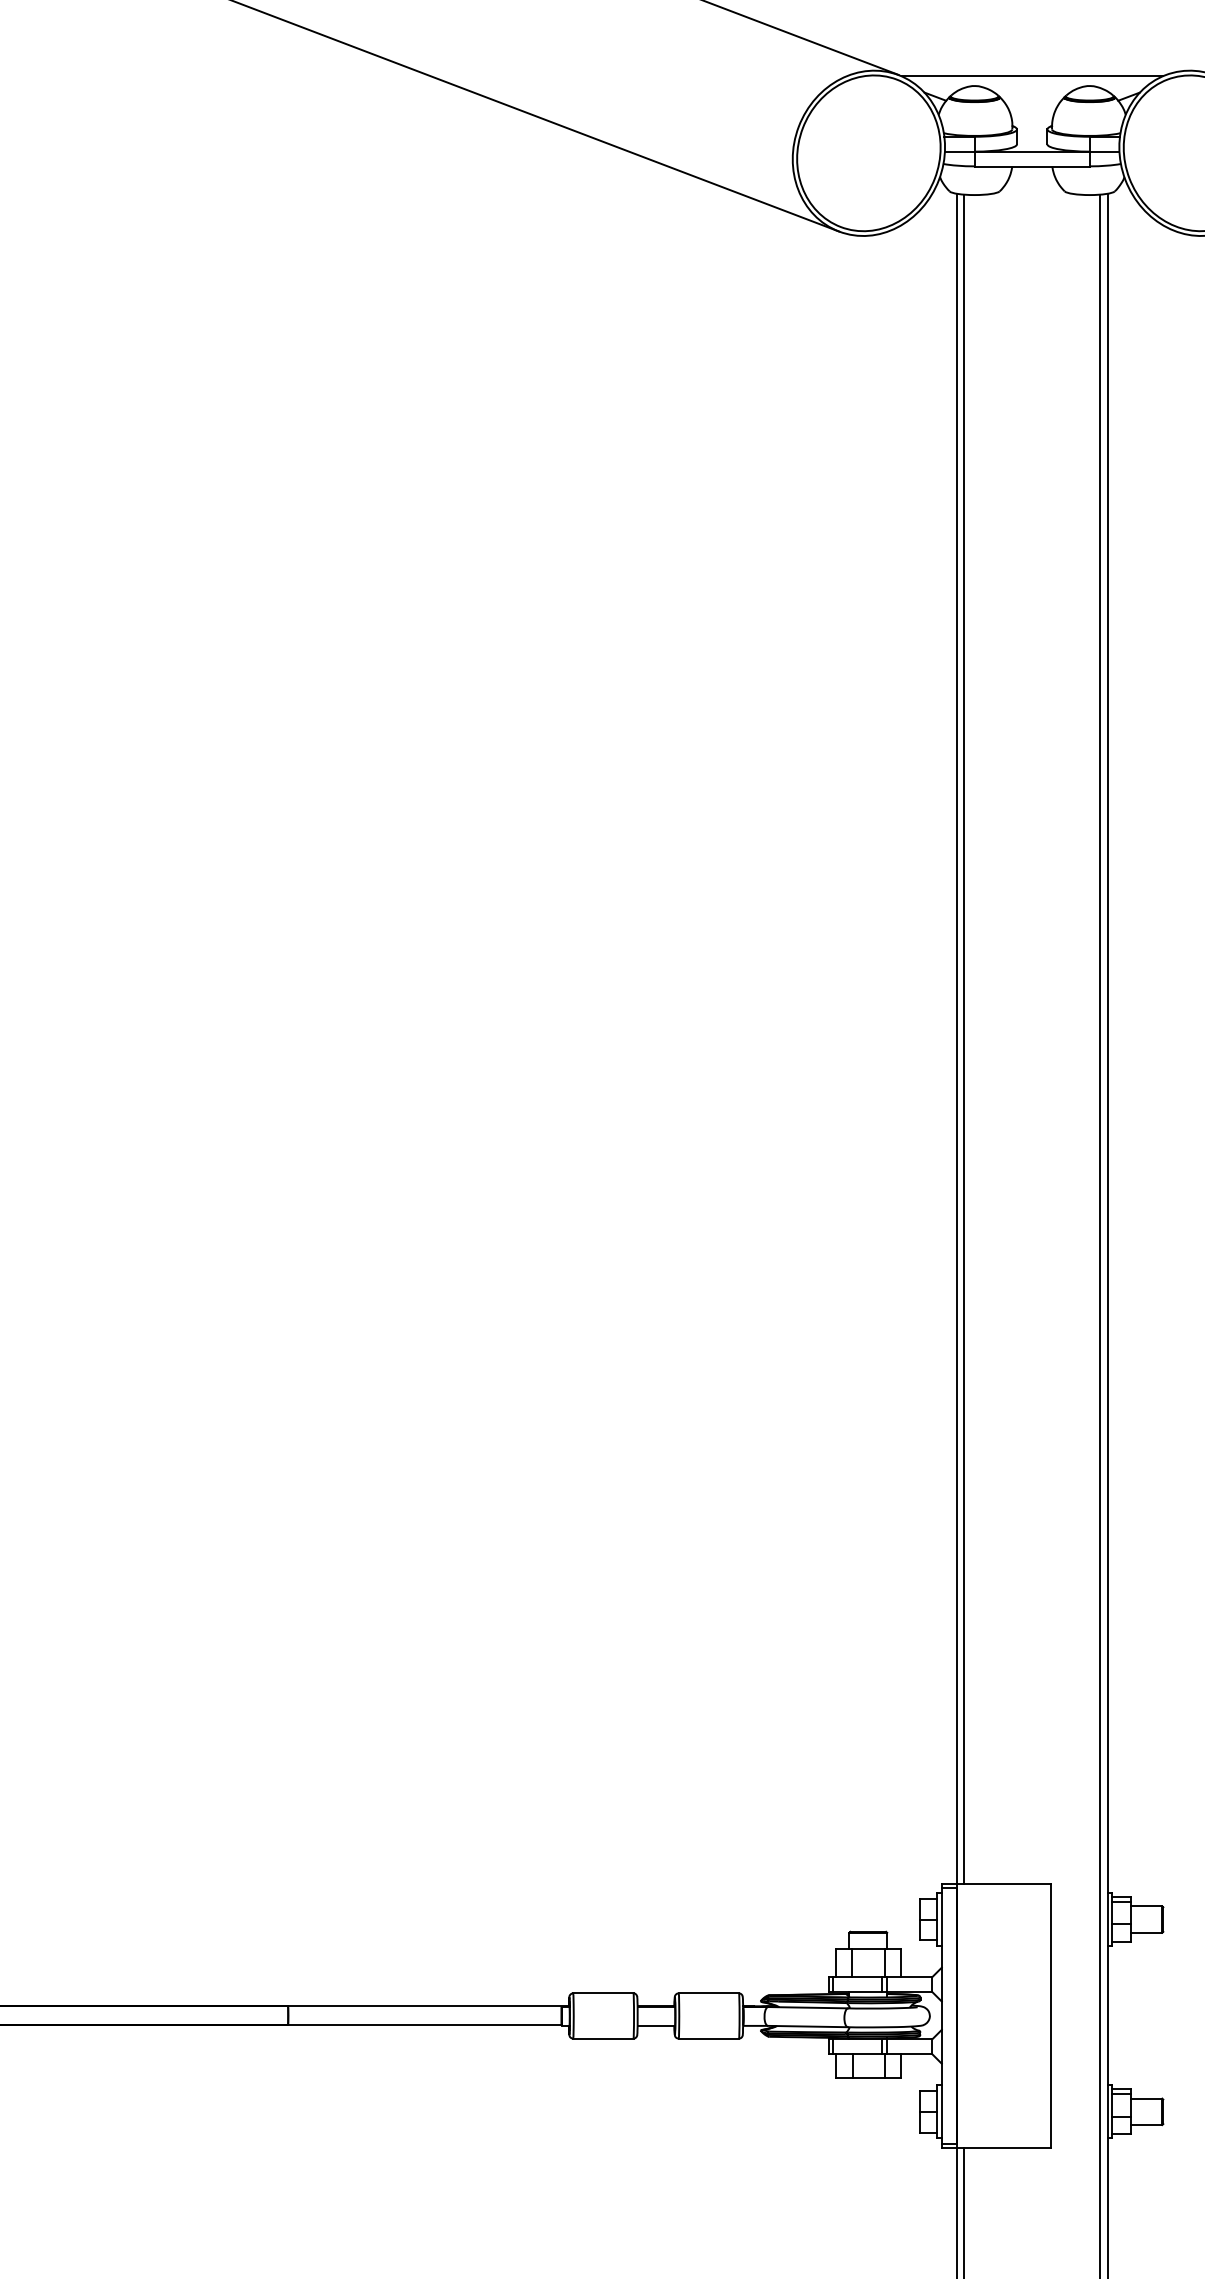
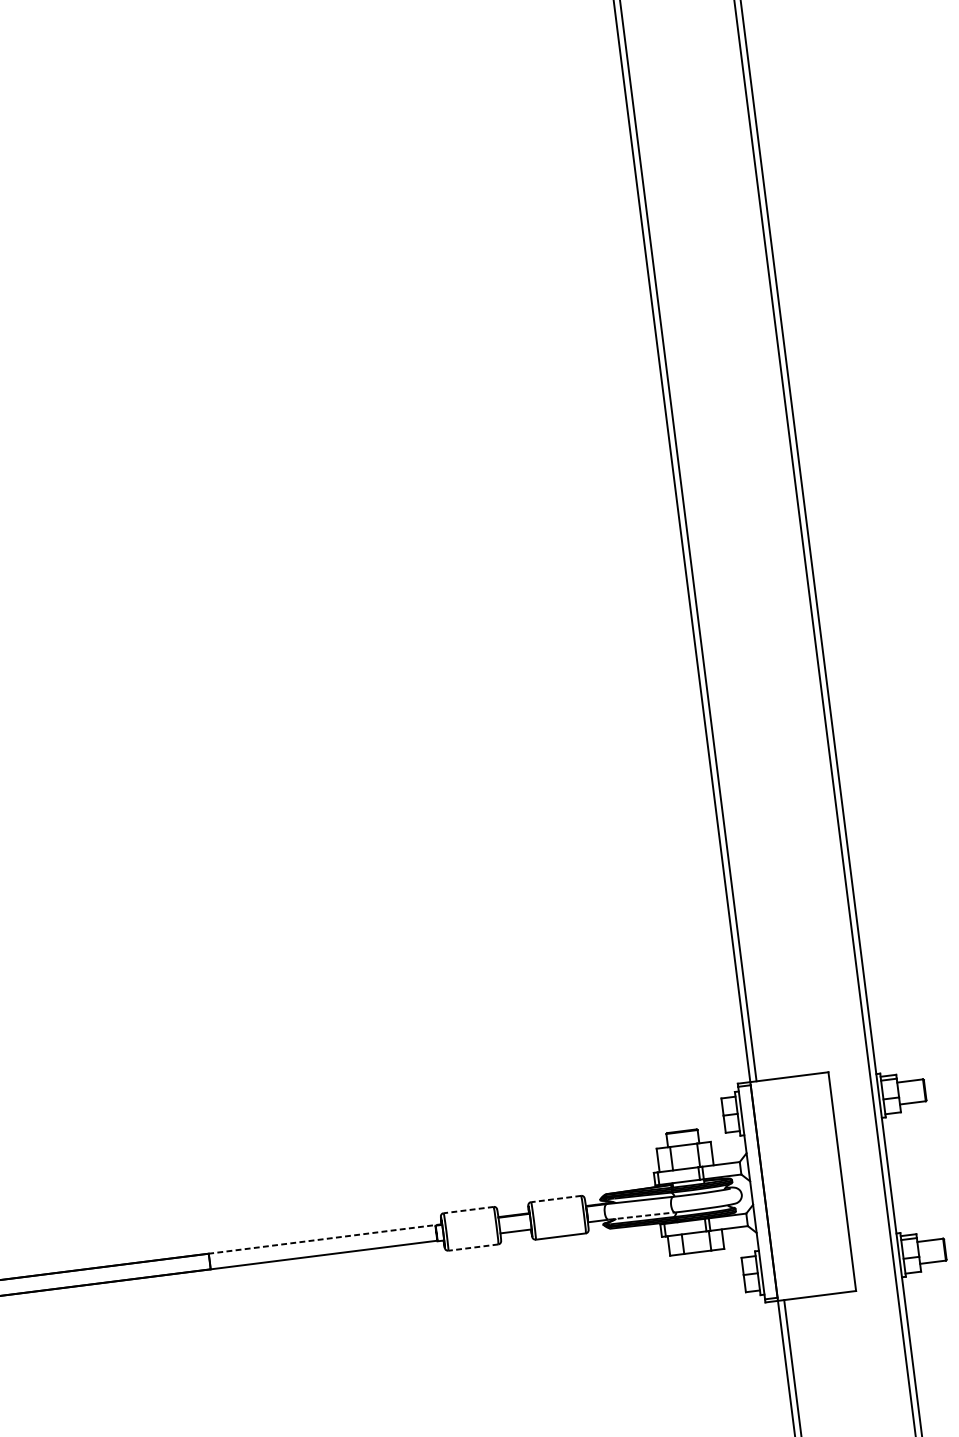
line: (602, 1993) -> (467, 1210), solid -> dashed
line: (708, 1993) -> (555, 1199), solid -> dashed
line: (428, 2006) -> (325, 1239), solid -> dashed
line: (807, 2026) -> (641, 1216), solid -> dashed
line: (602, 2038) -> (472, 1247), solid -> dashed

